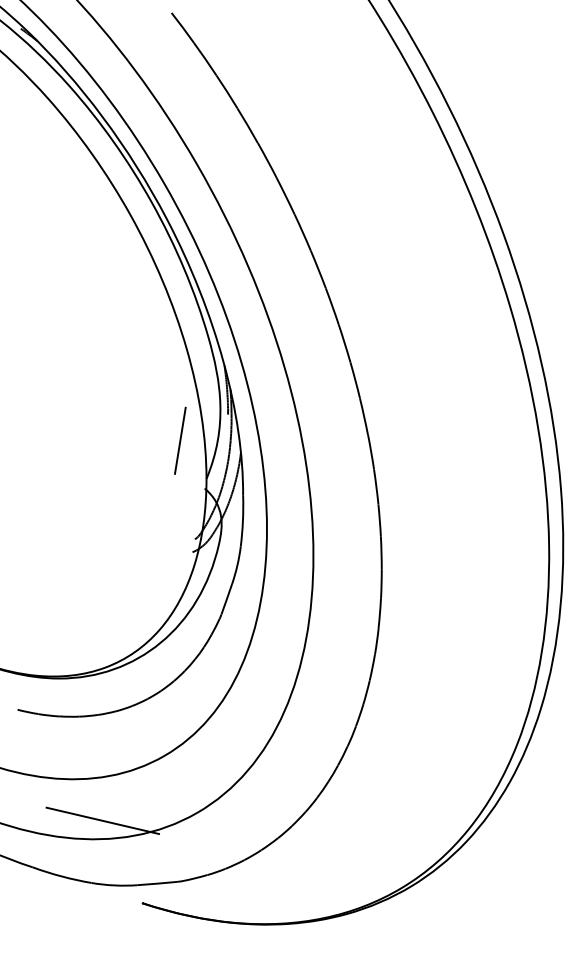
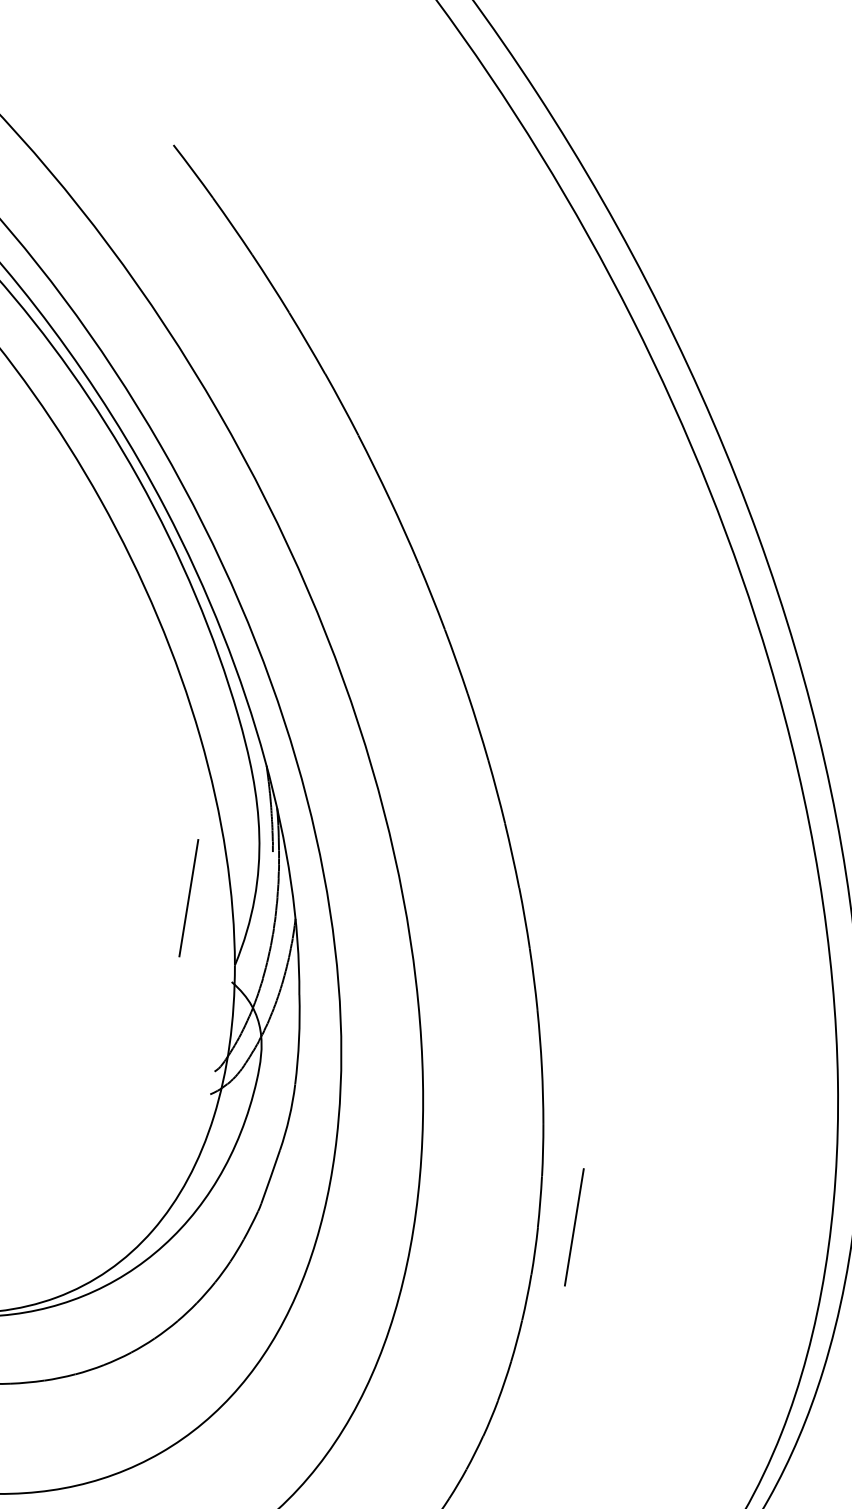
line: (399, 627) -> (574, 1226), added

